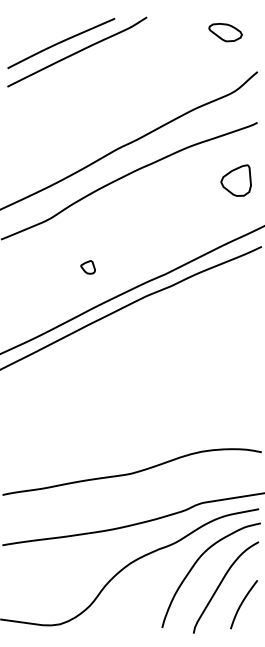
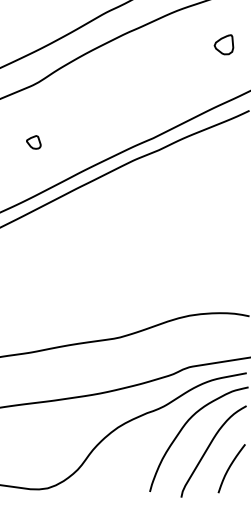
part: (236, 180) -> (224, 44), size x0.62
part: (87, 267) -> (33, 142), moved

